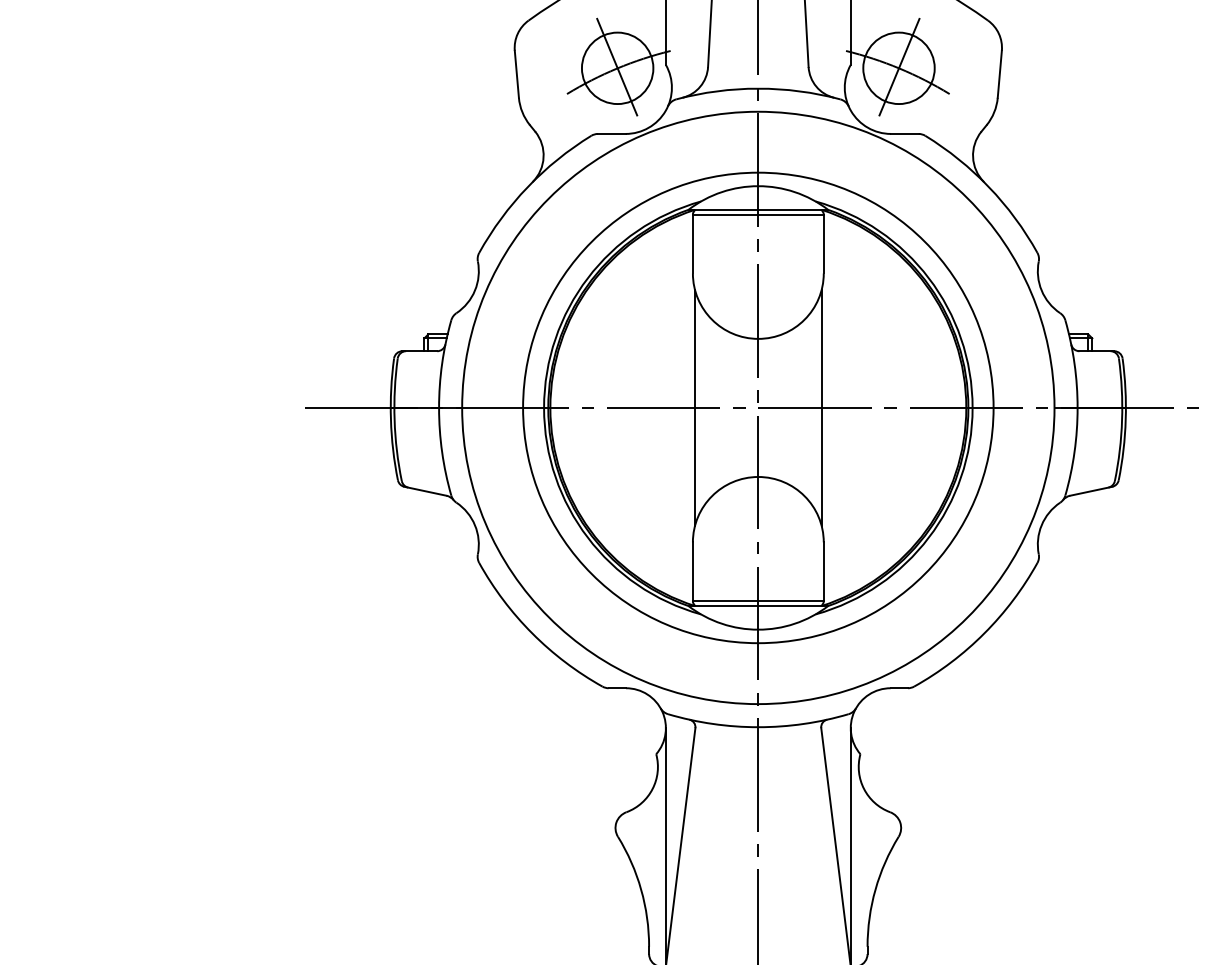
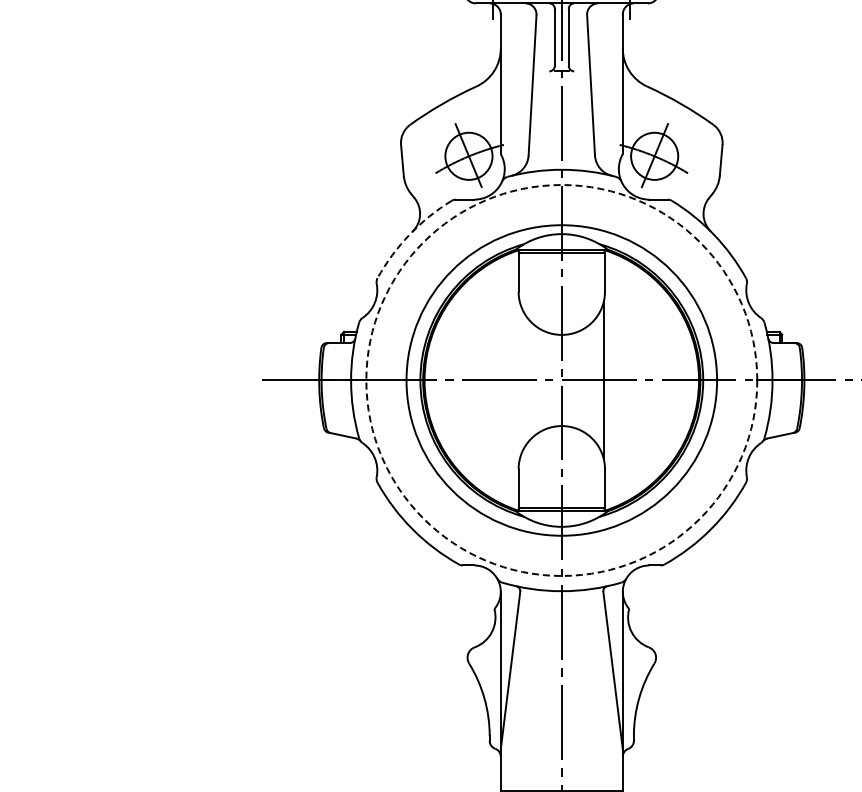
arc: (527, 186) -> (409, 234), solid -> dashed
line: (694, 407) -> (519, 380), removed
circle: (757, 407) -> (561, 380), solid -> dashed

